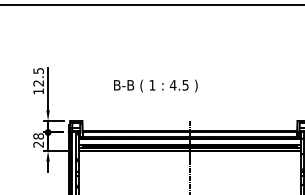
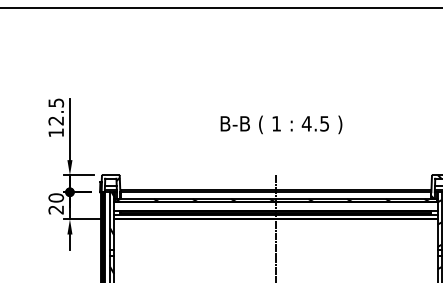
text: (155, 85) -> (281, 124), moved
text: (38, 136) -> (56, 198), 28 -> 20

